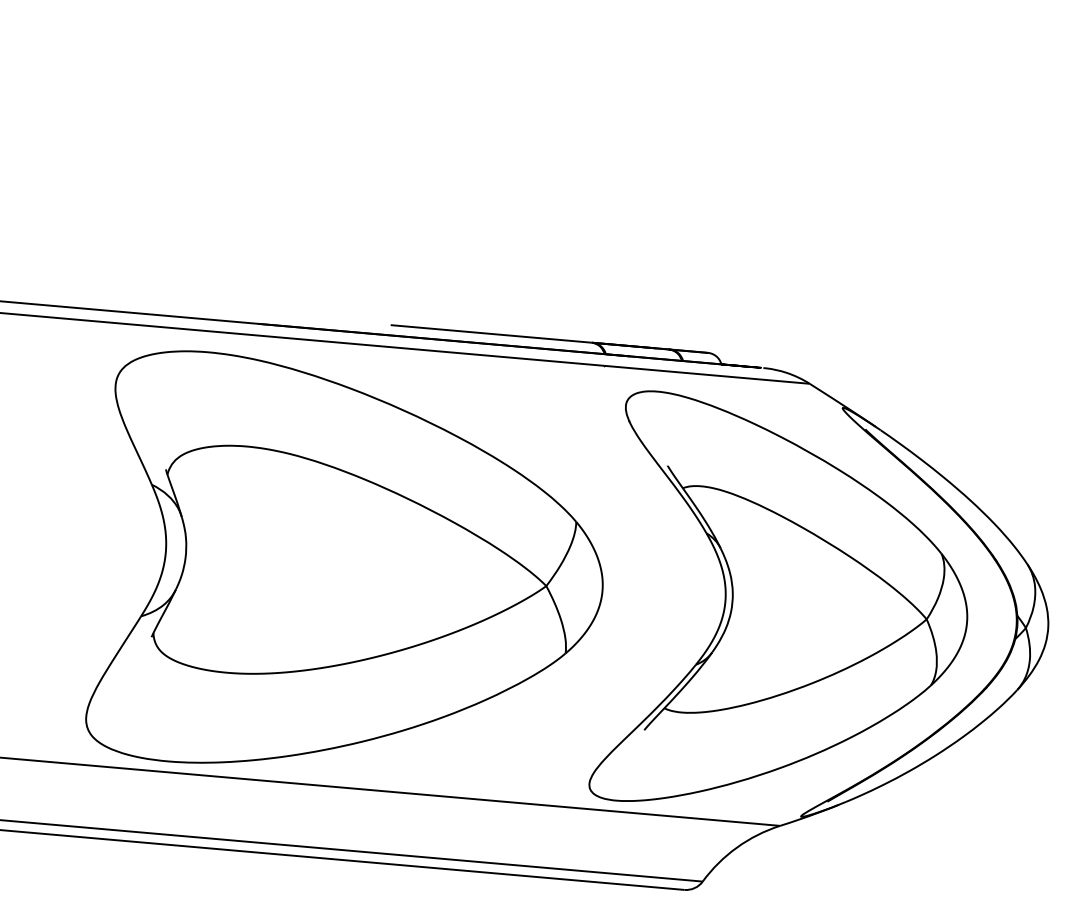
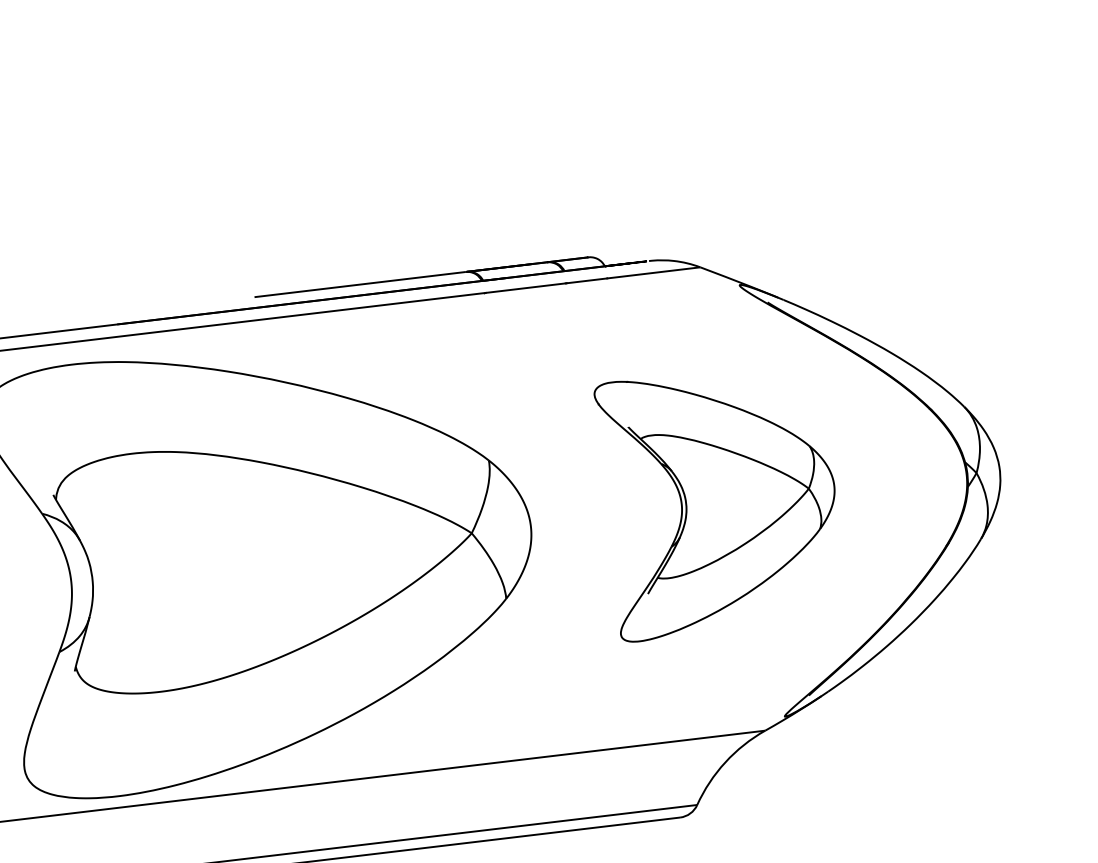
part: (778, 595) -> (713, 492), size x0.6

